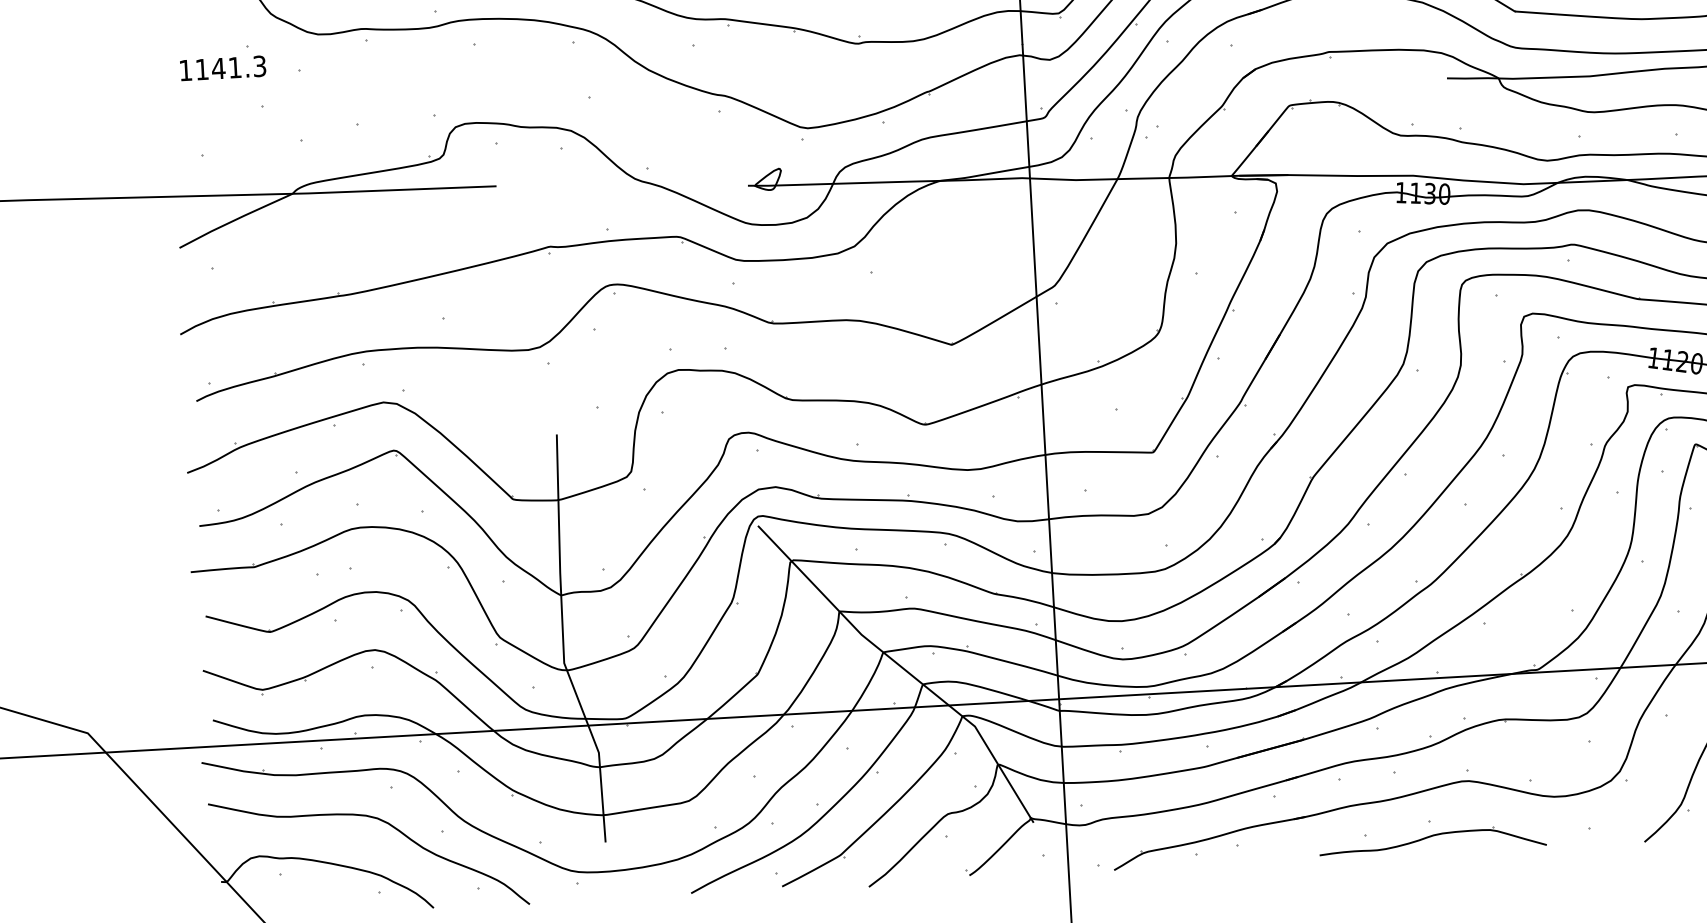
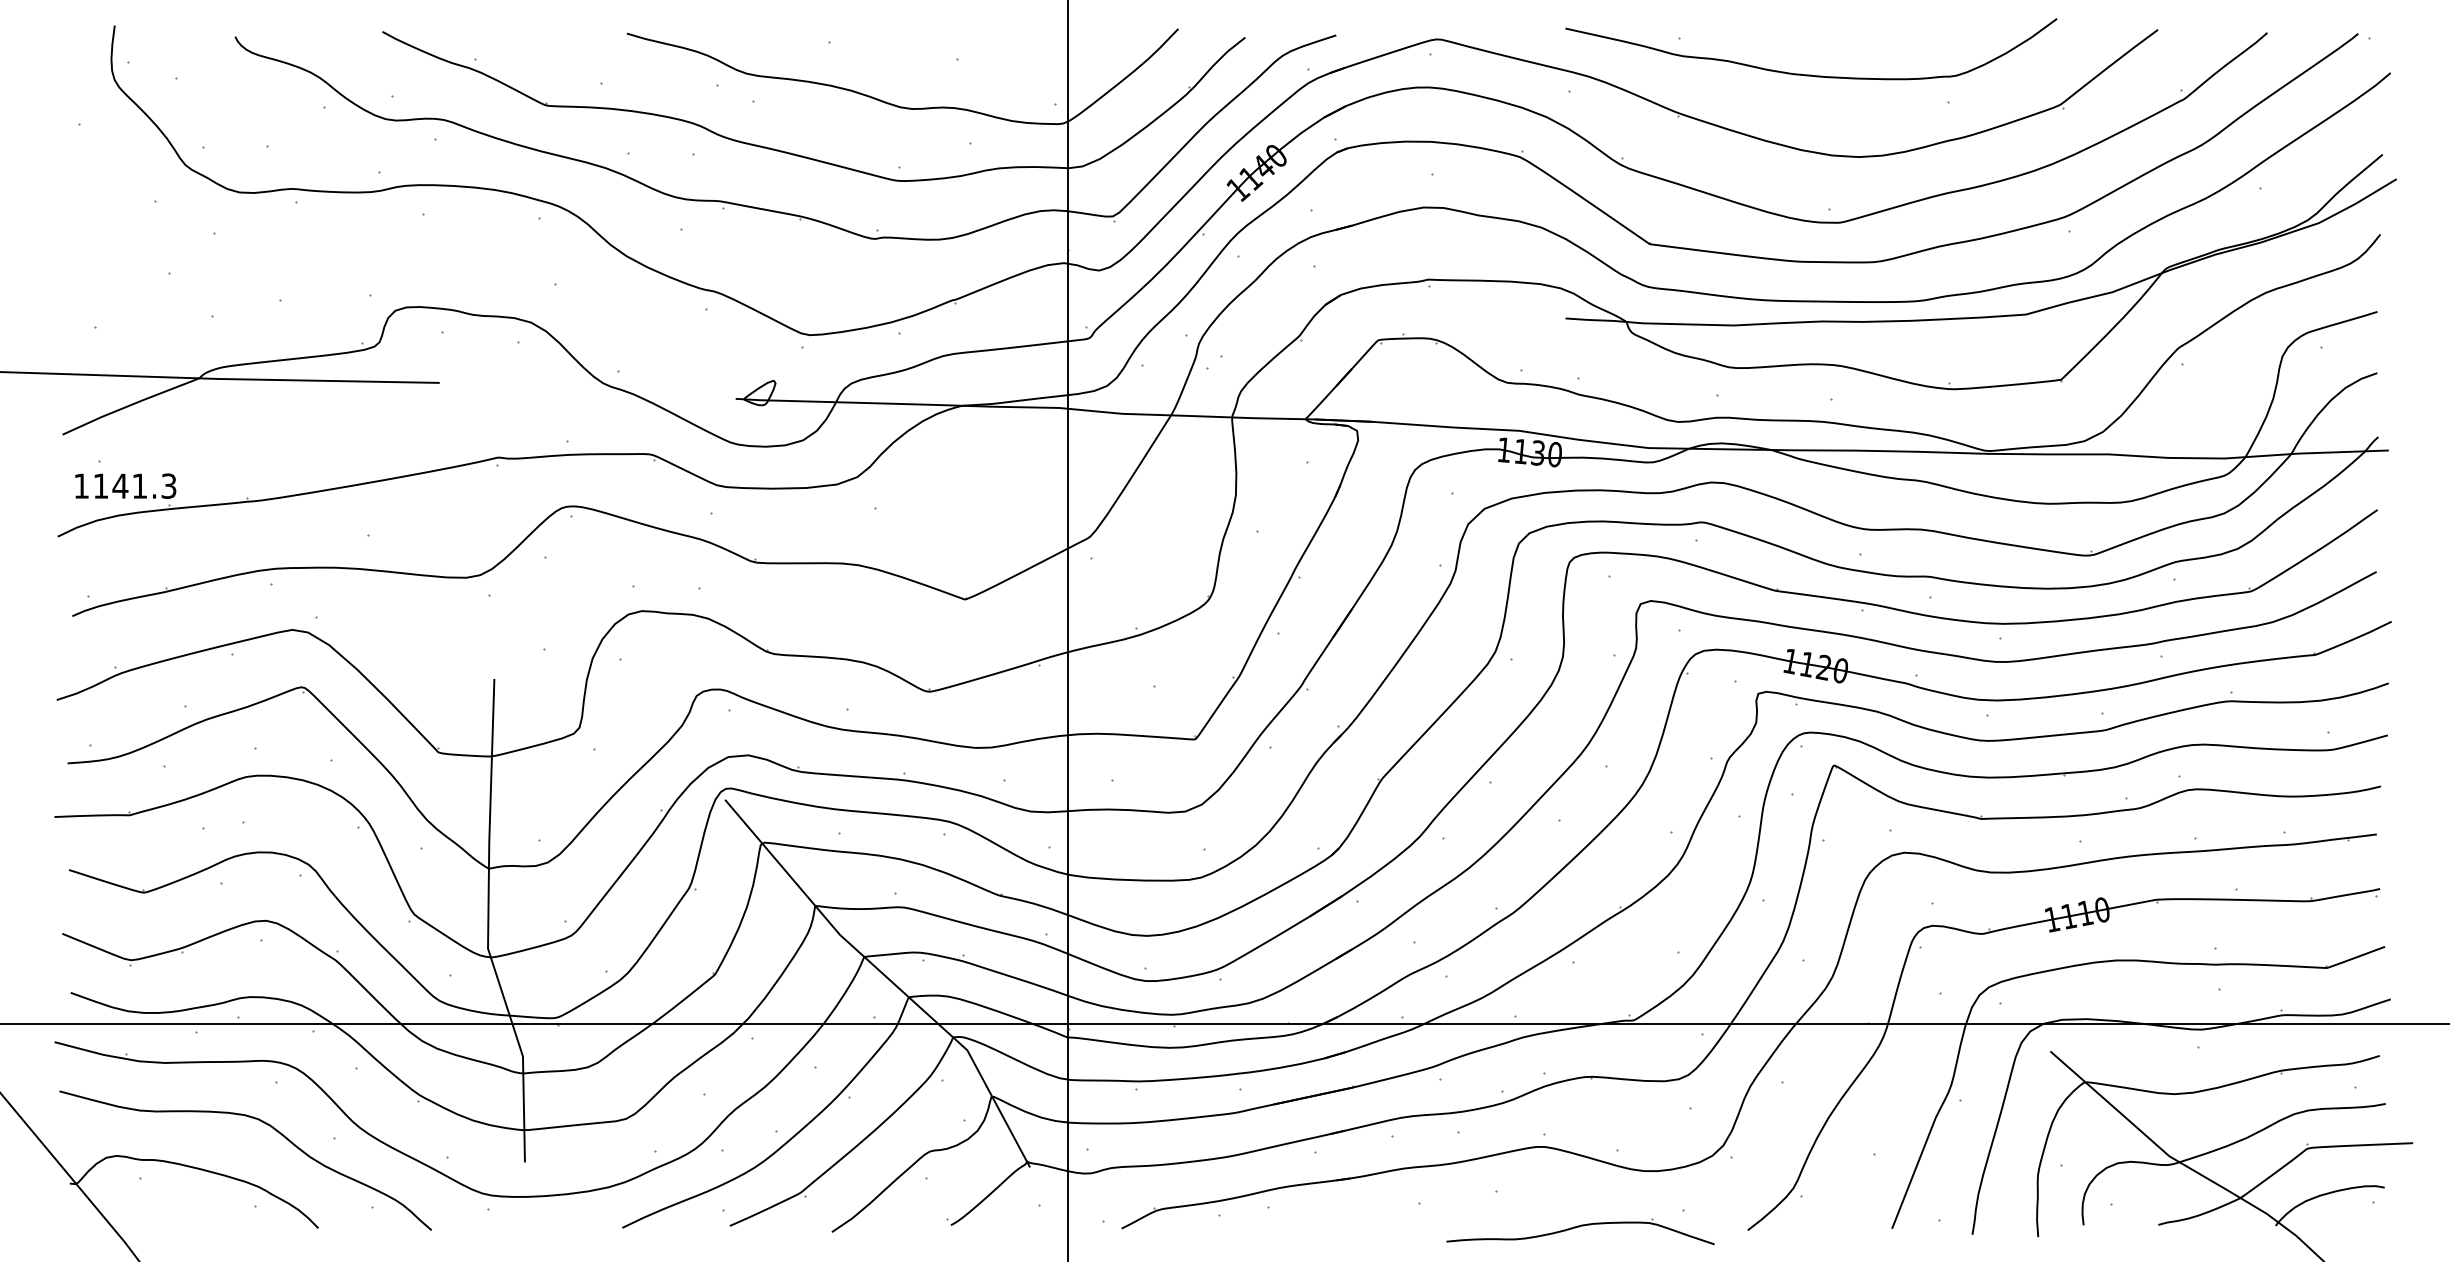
text: (222, 67) -> (125, 485), moved
part: (1432, 840) -> (1580, 1231), moved

